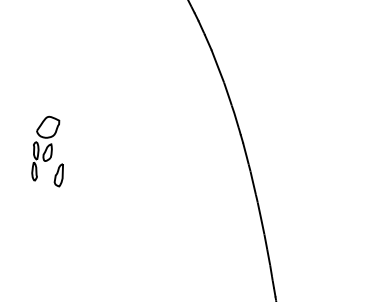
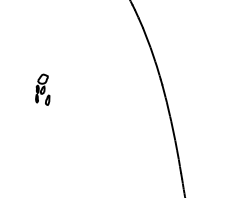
part: (47, 150) -> (42, 89), size x0.71

